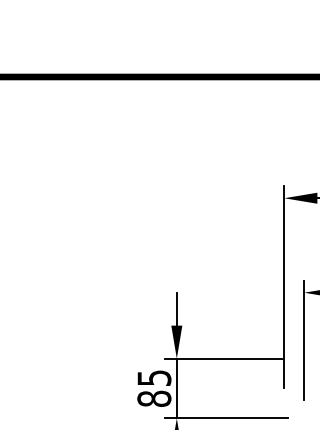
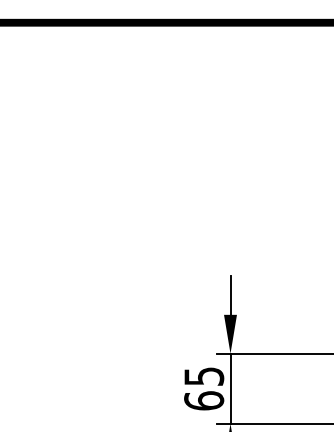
text: (154, 398) -> (204, 400), 85 -> 65

